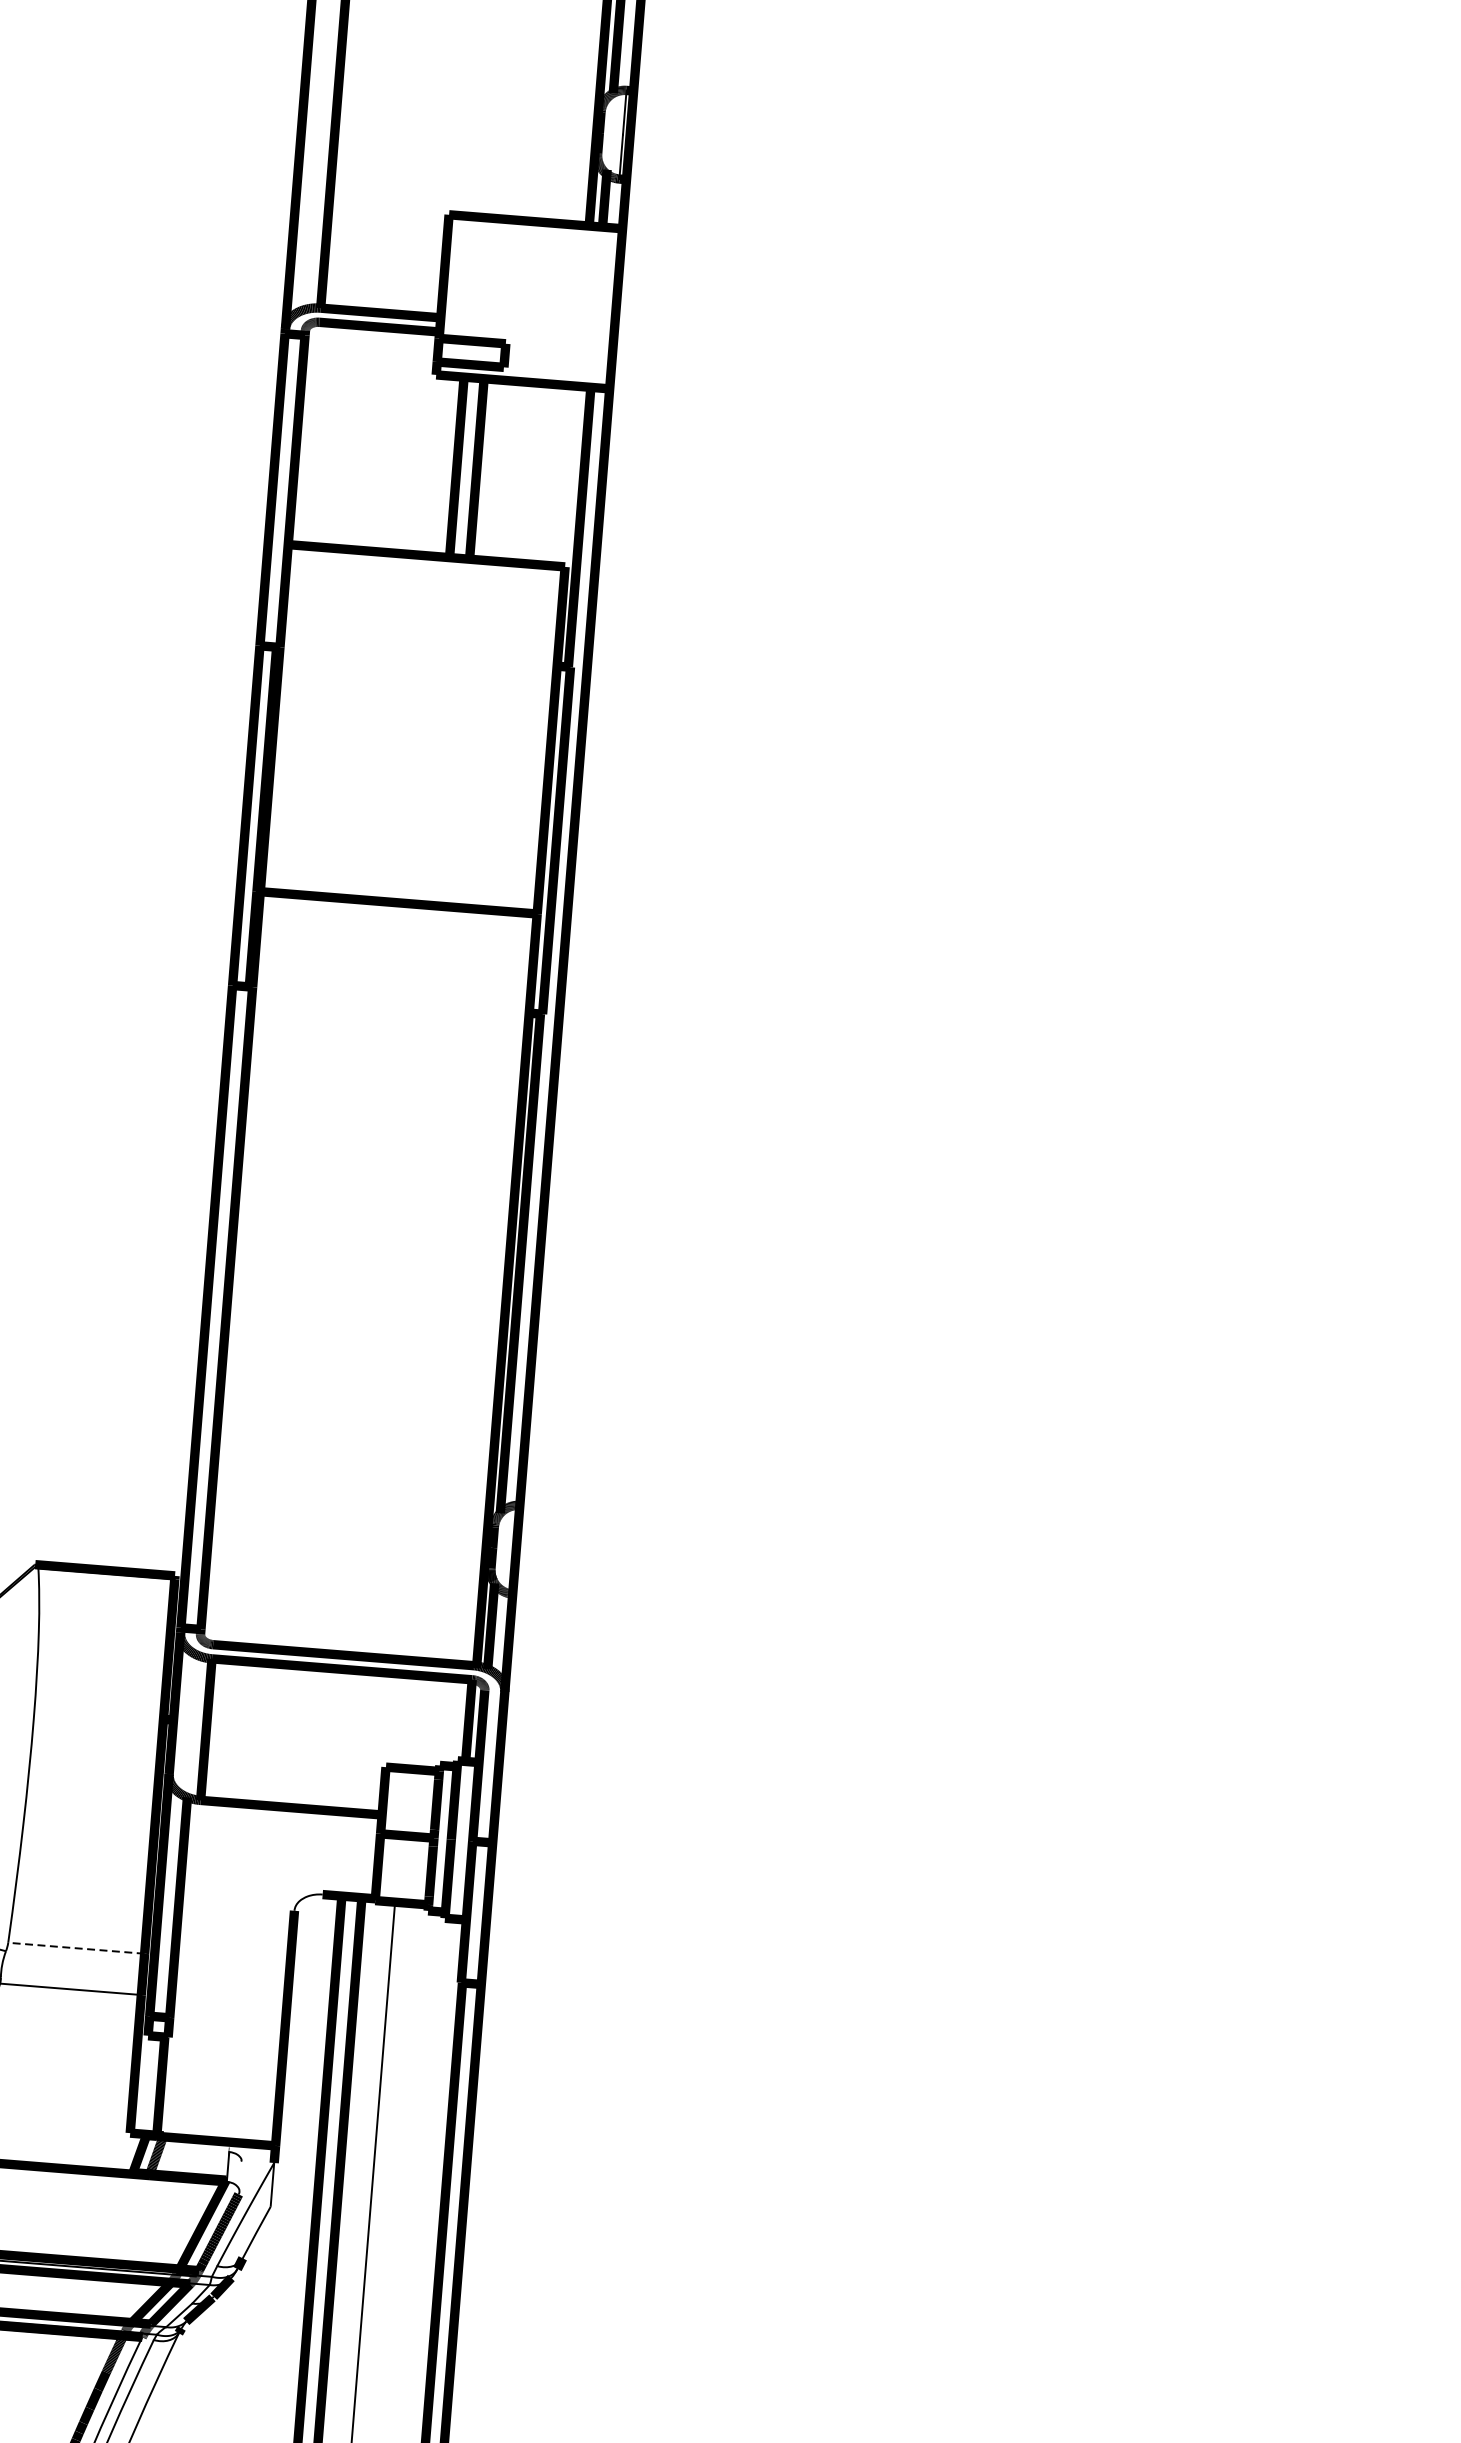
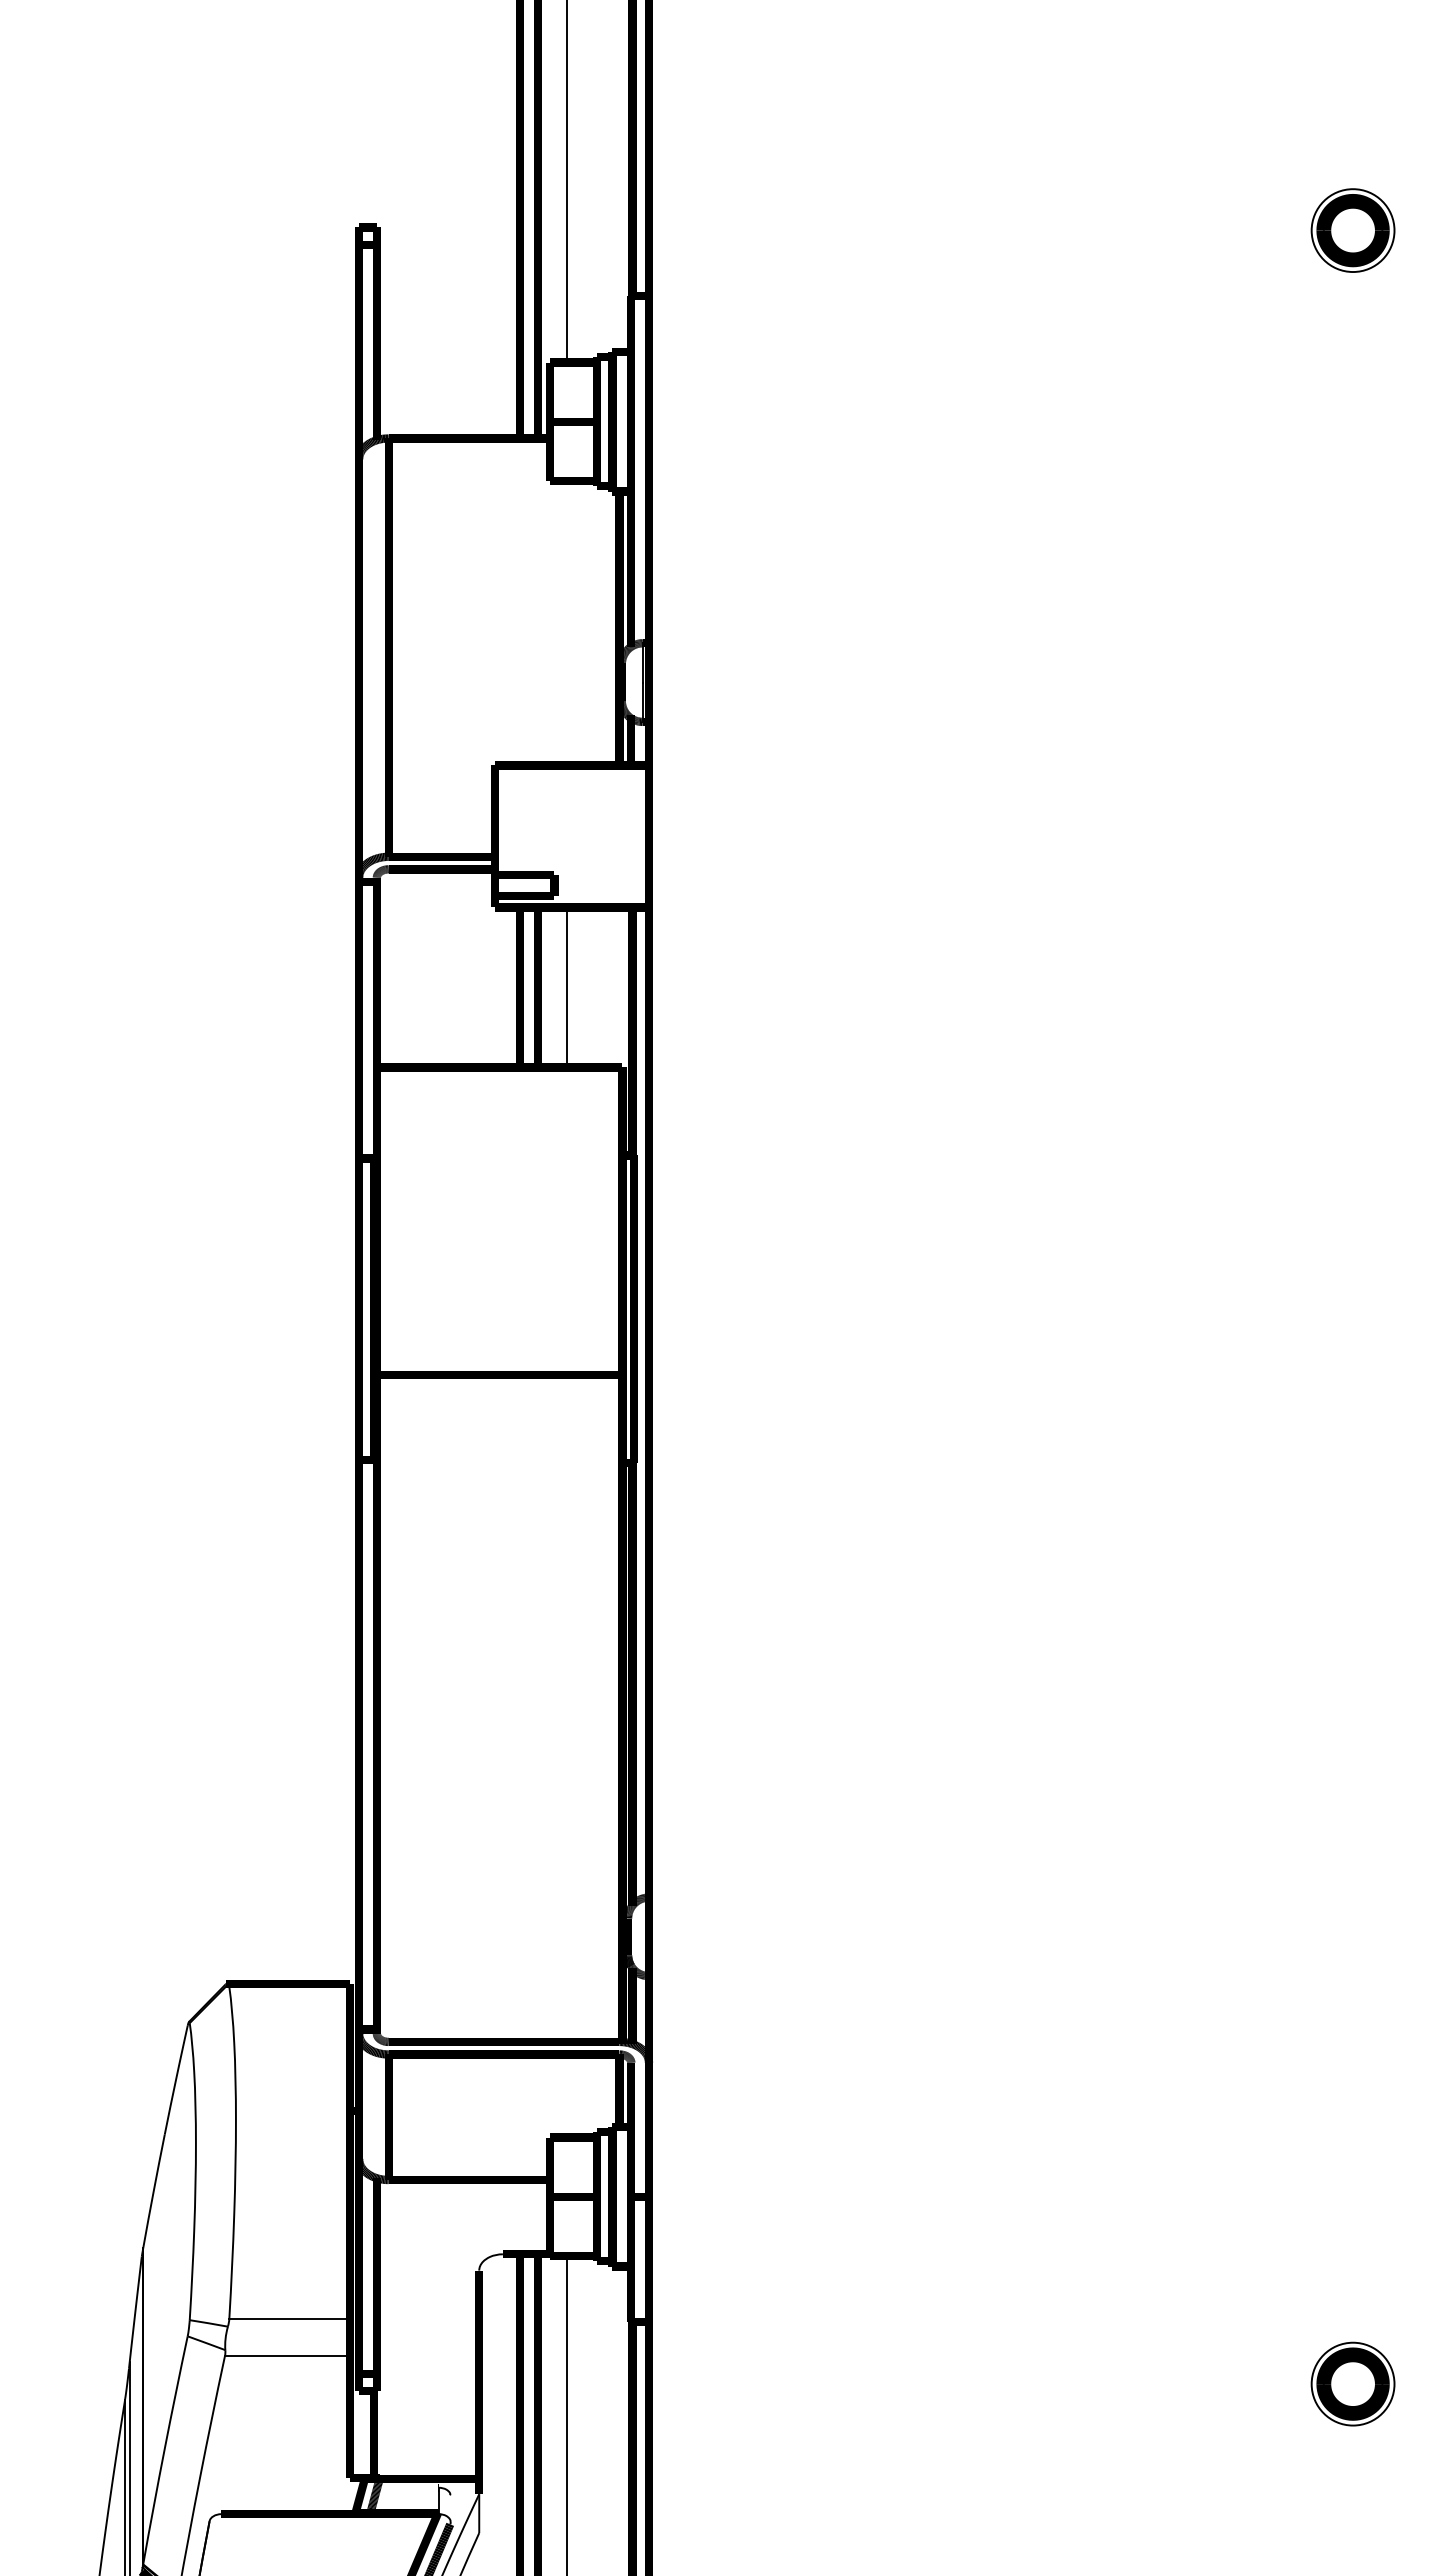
line: (510, 471) -> (567, 987), added
line: (76, 1948) -> (289, 2319), dashed -> solid
part: (1269, 2117) -> (1352, 2383), added

